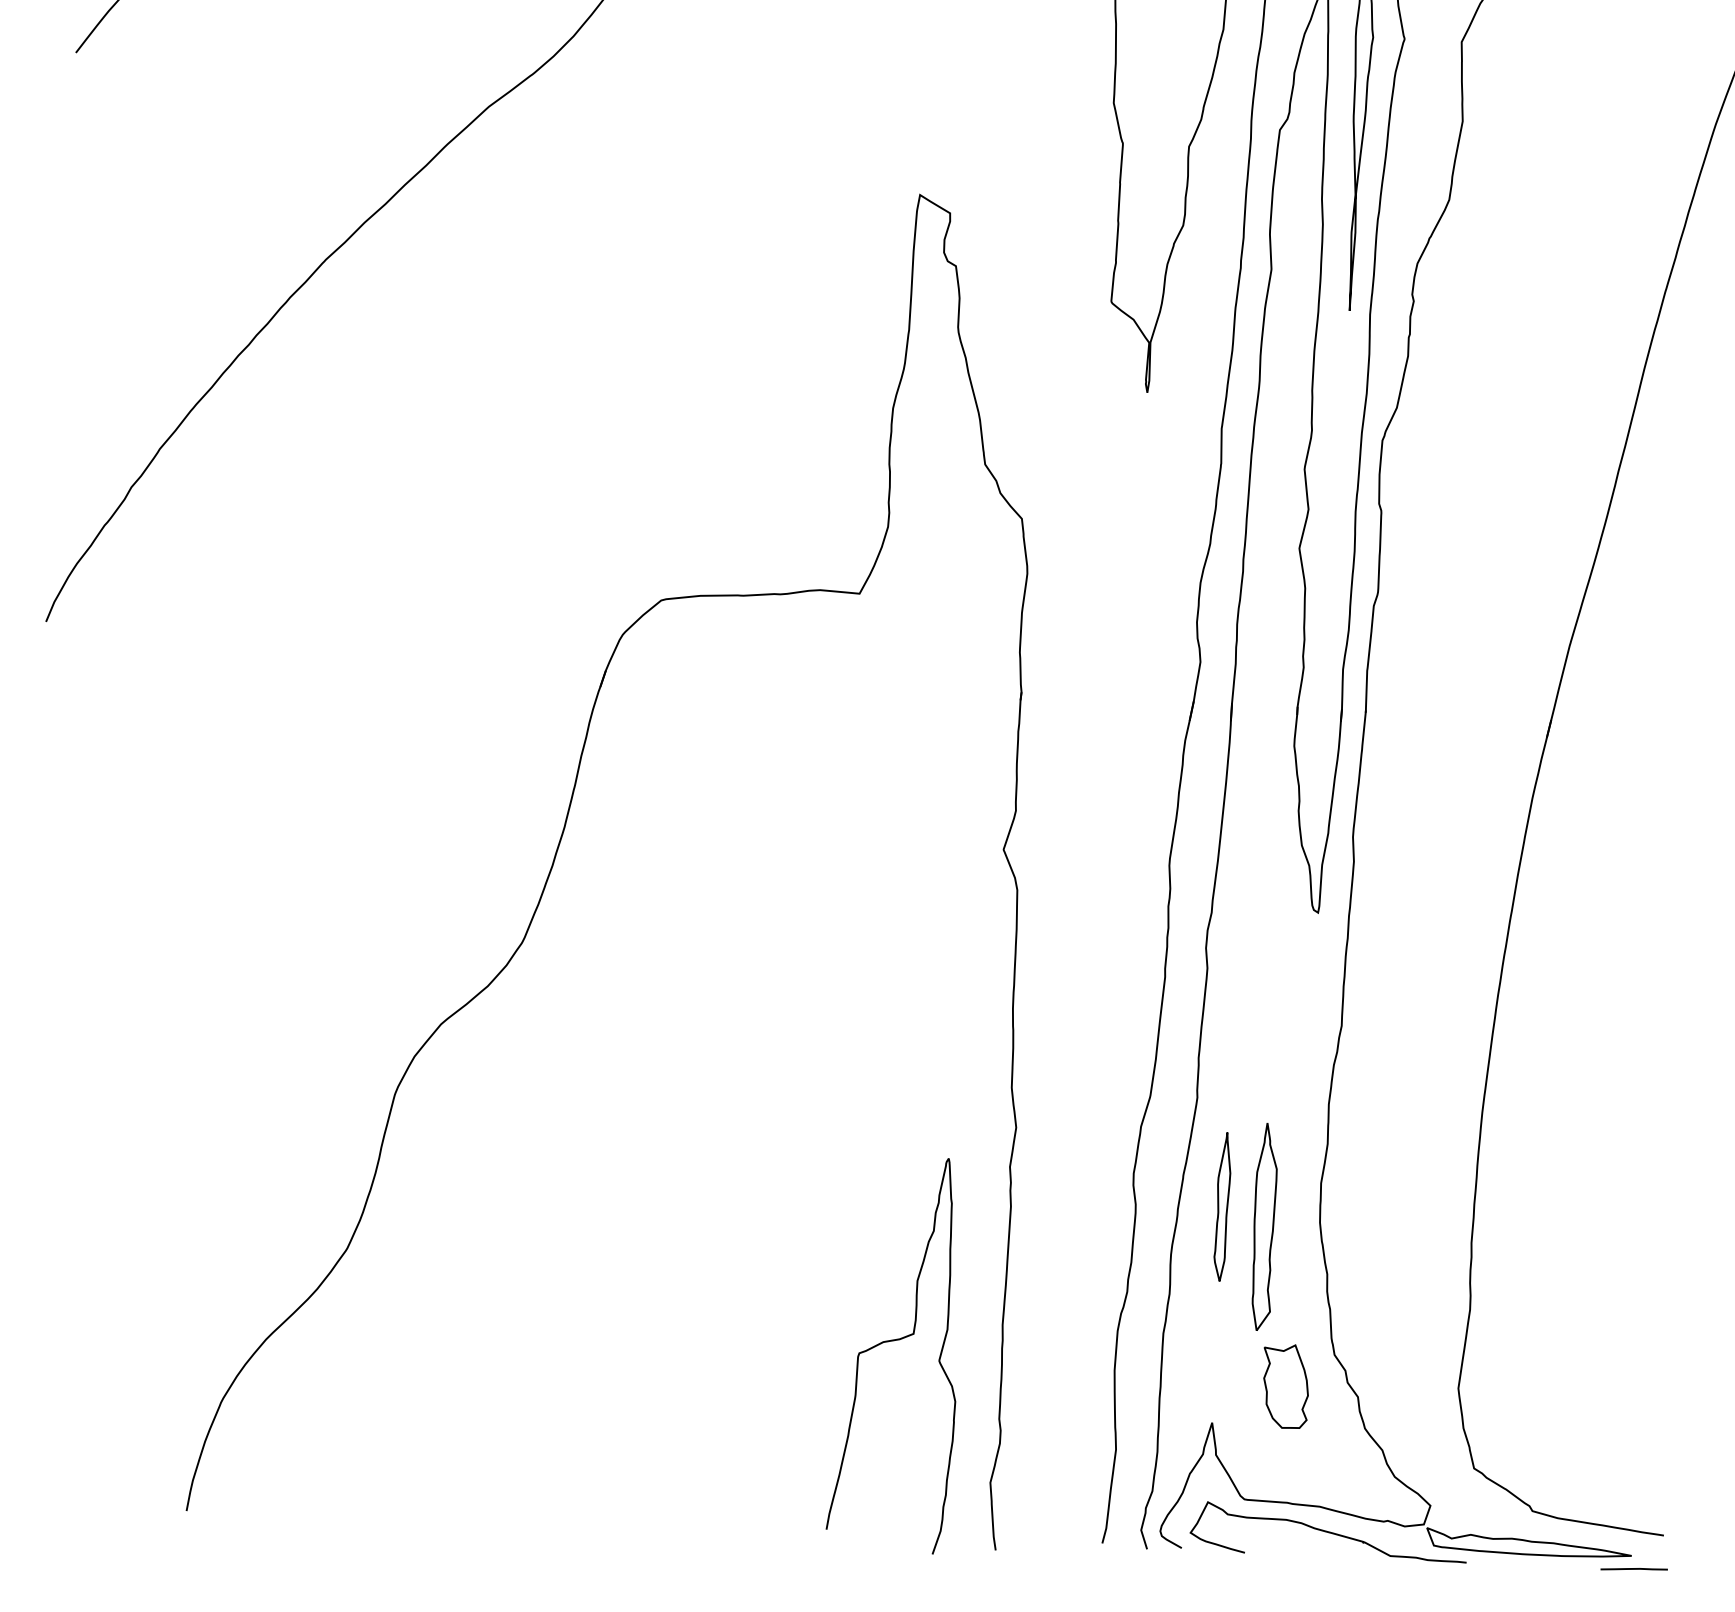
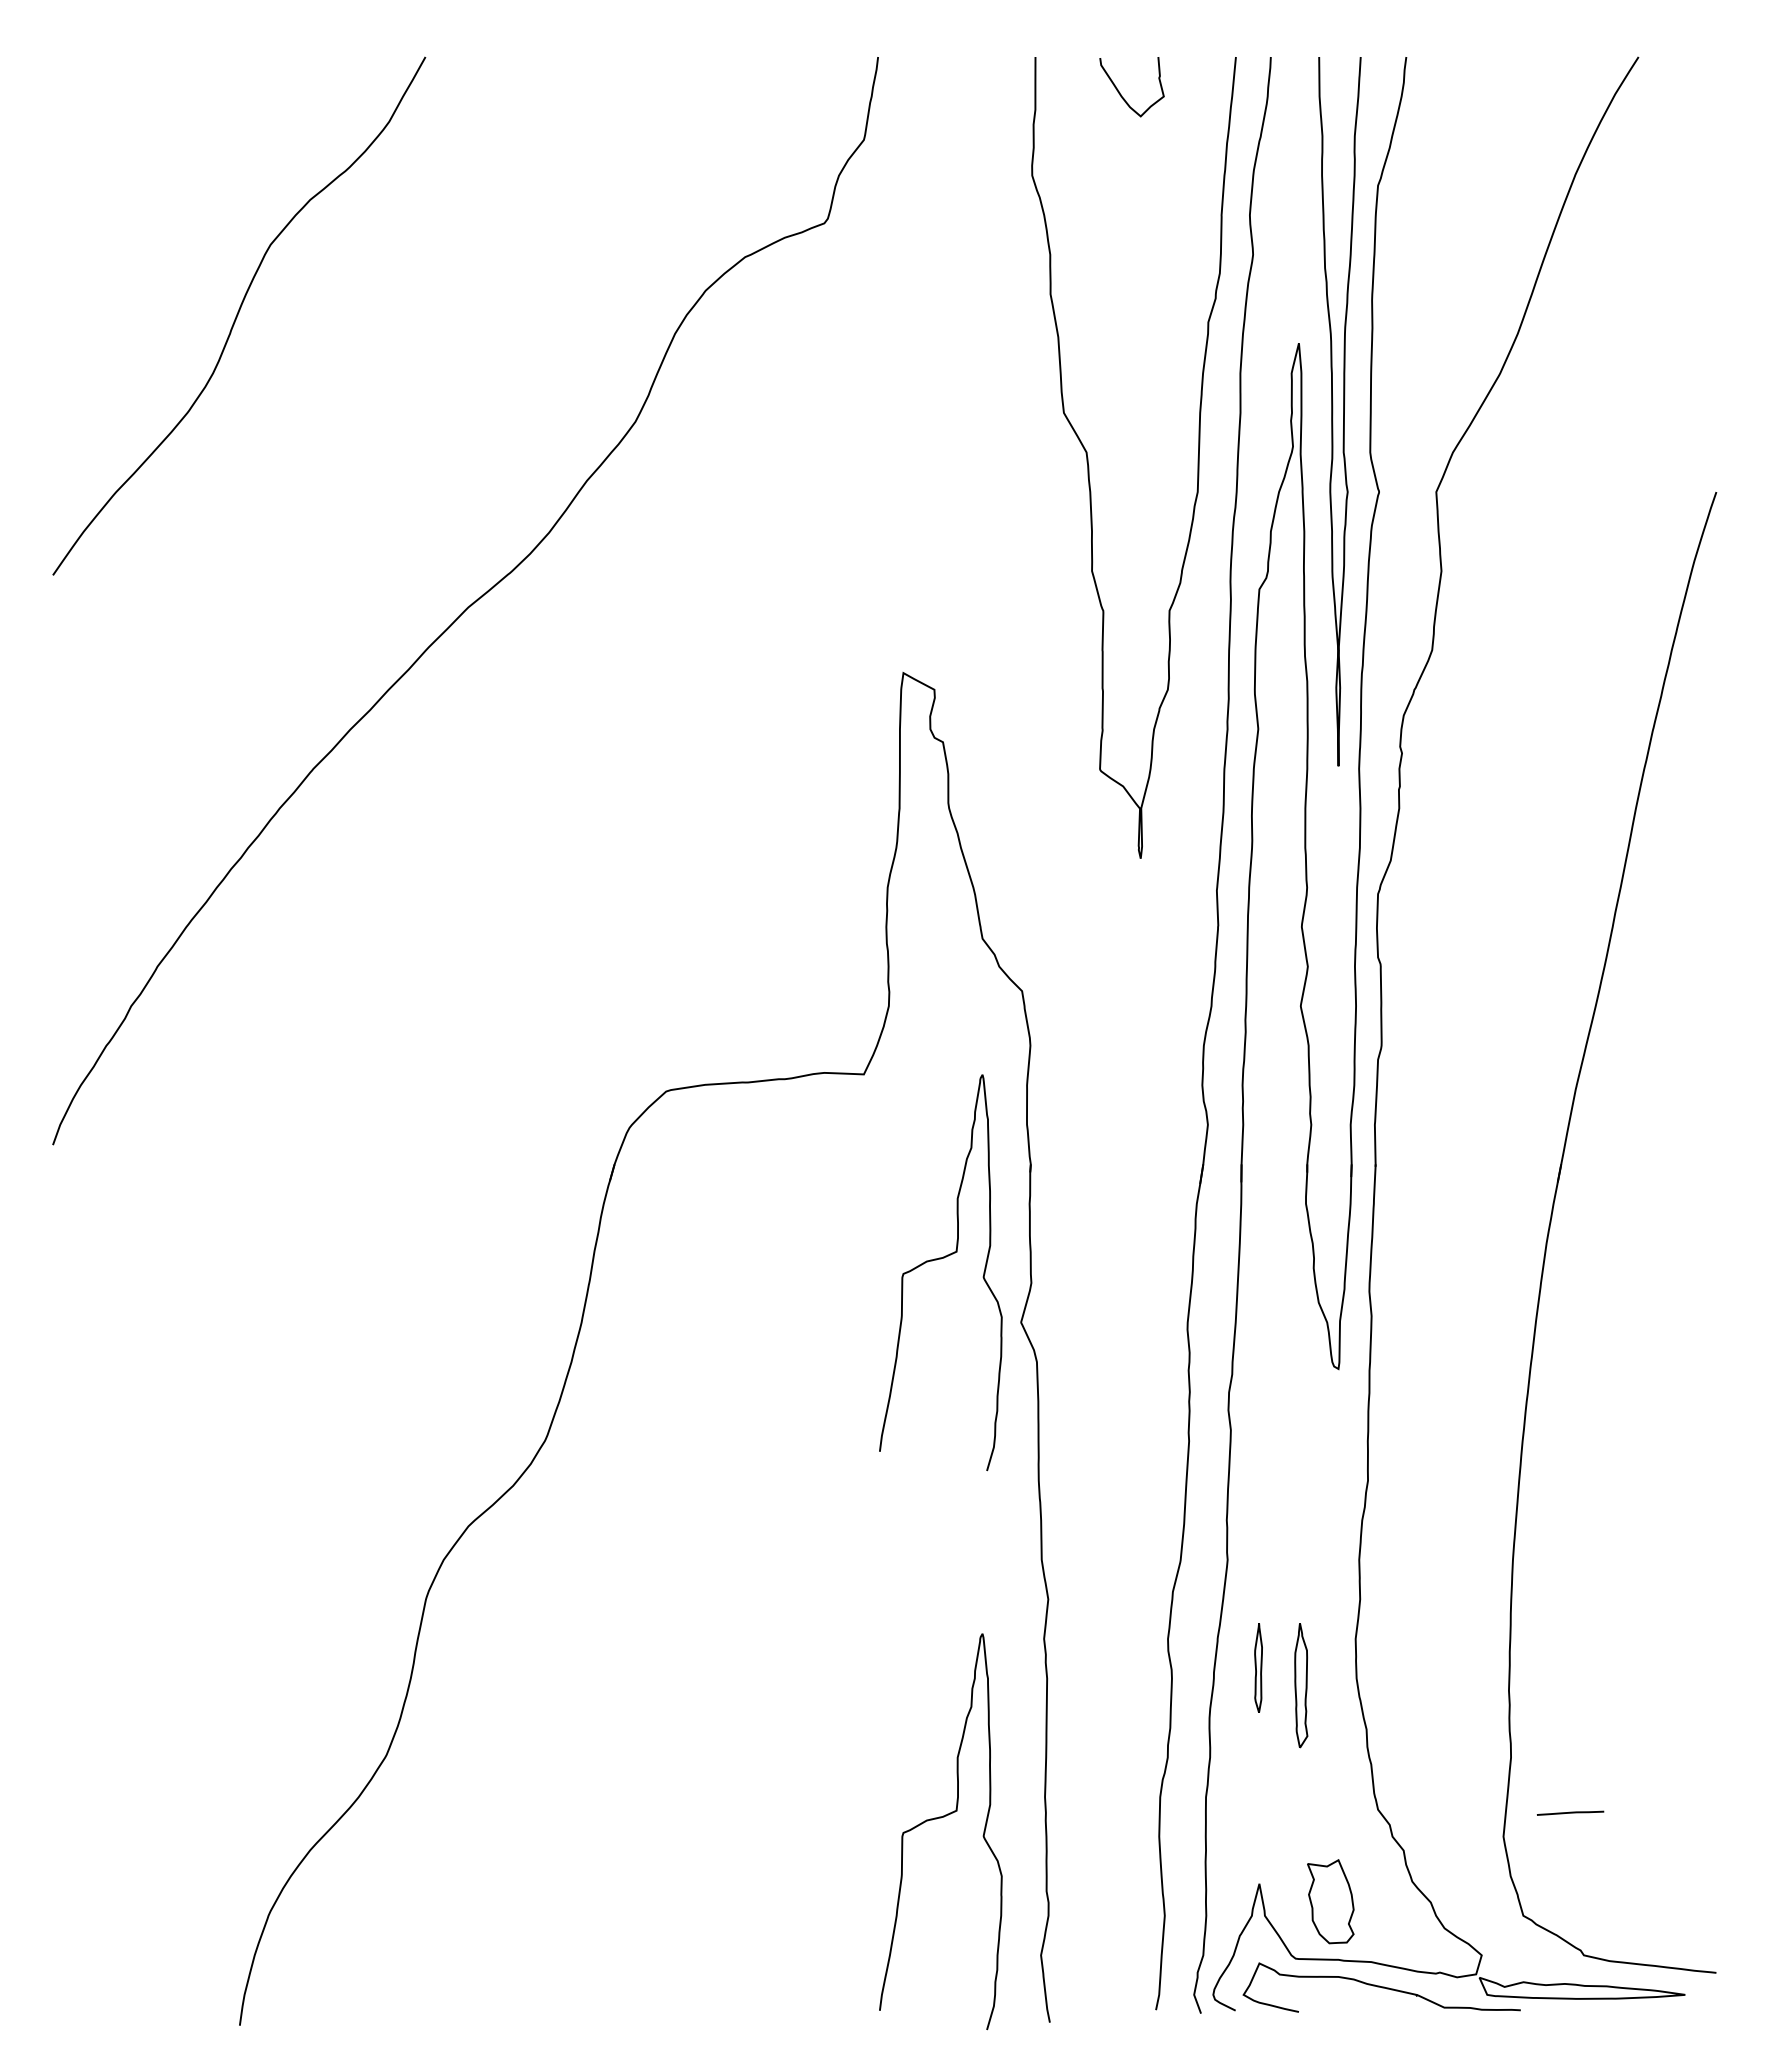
curve: (922, 783) -> (936, 1260), added
part: (1222, 1206) -> (1258, 1667), size x0.6
part: (1264, 1226) -> (1301, 1685), size x0.6
part: (1285, 1386) -> (1330, 1901), moved
line: (1634, 1568) -> (1570, 1812), moved

